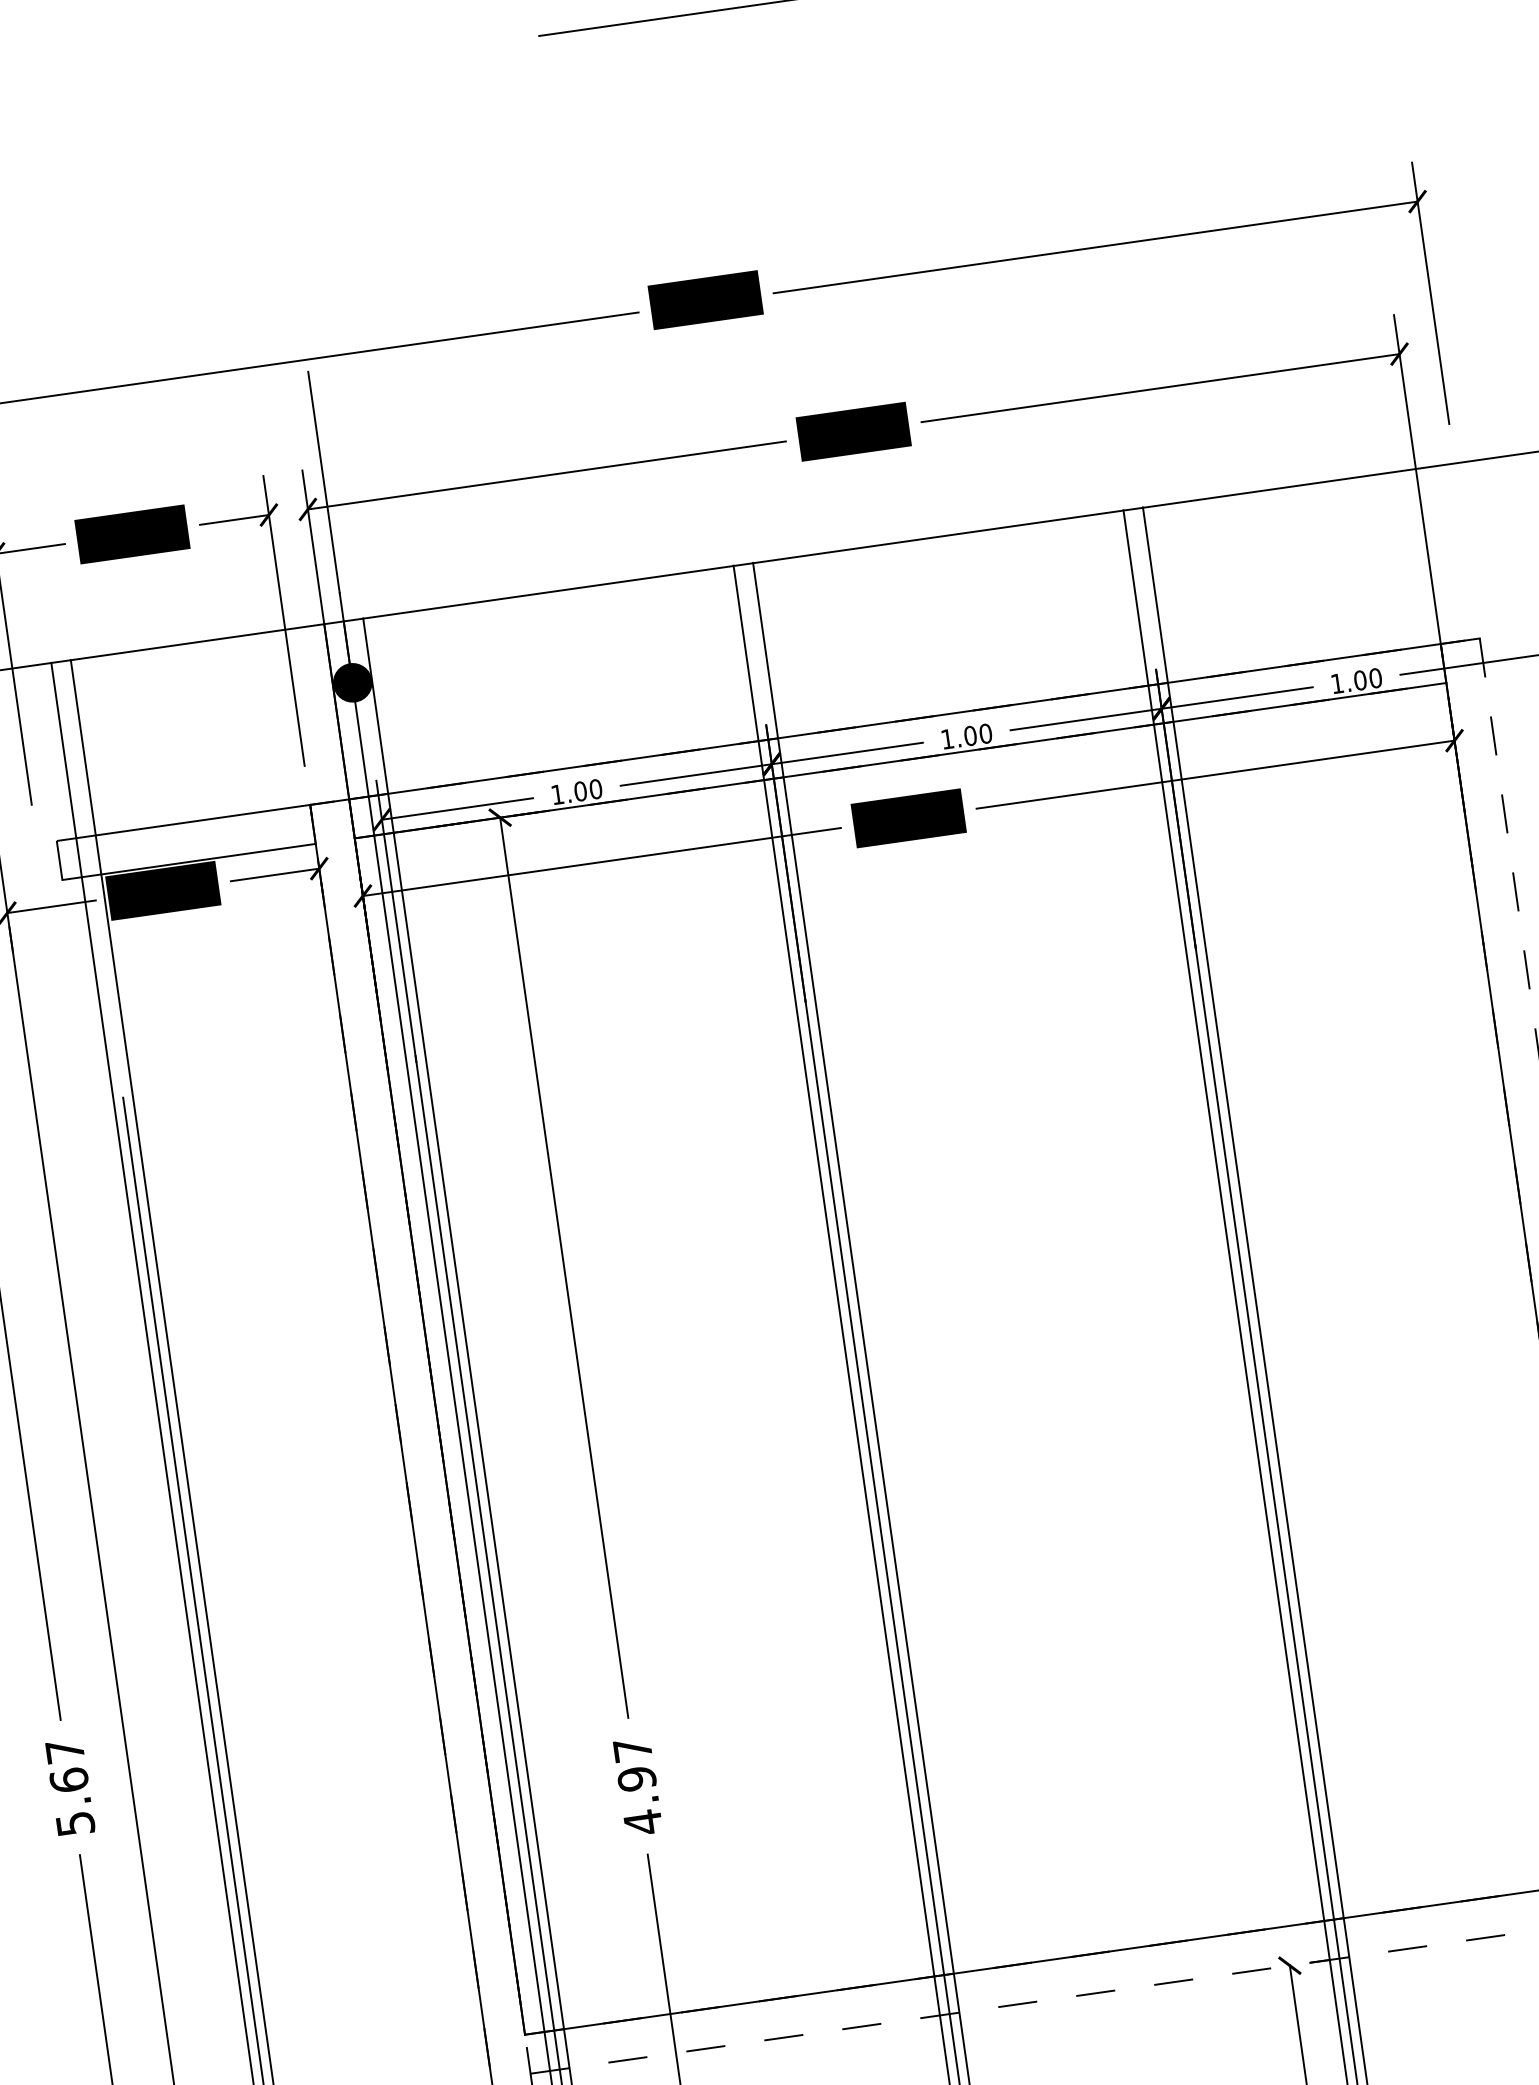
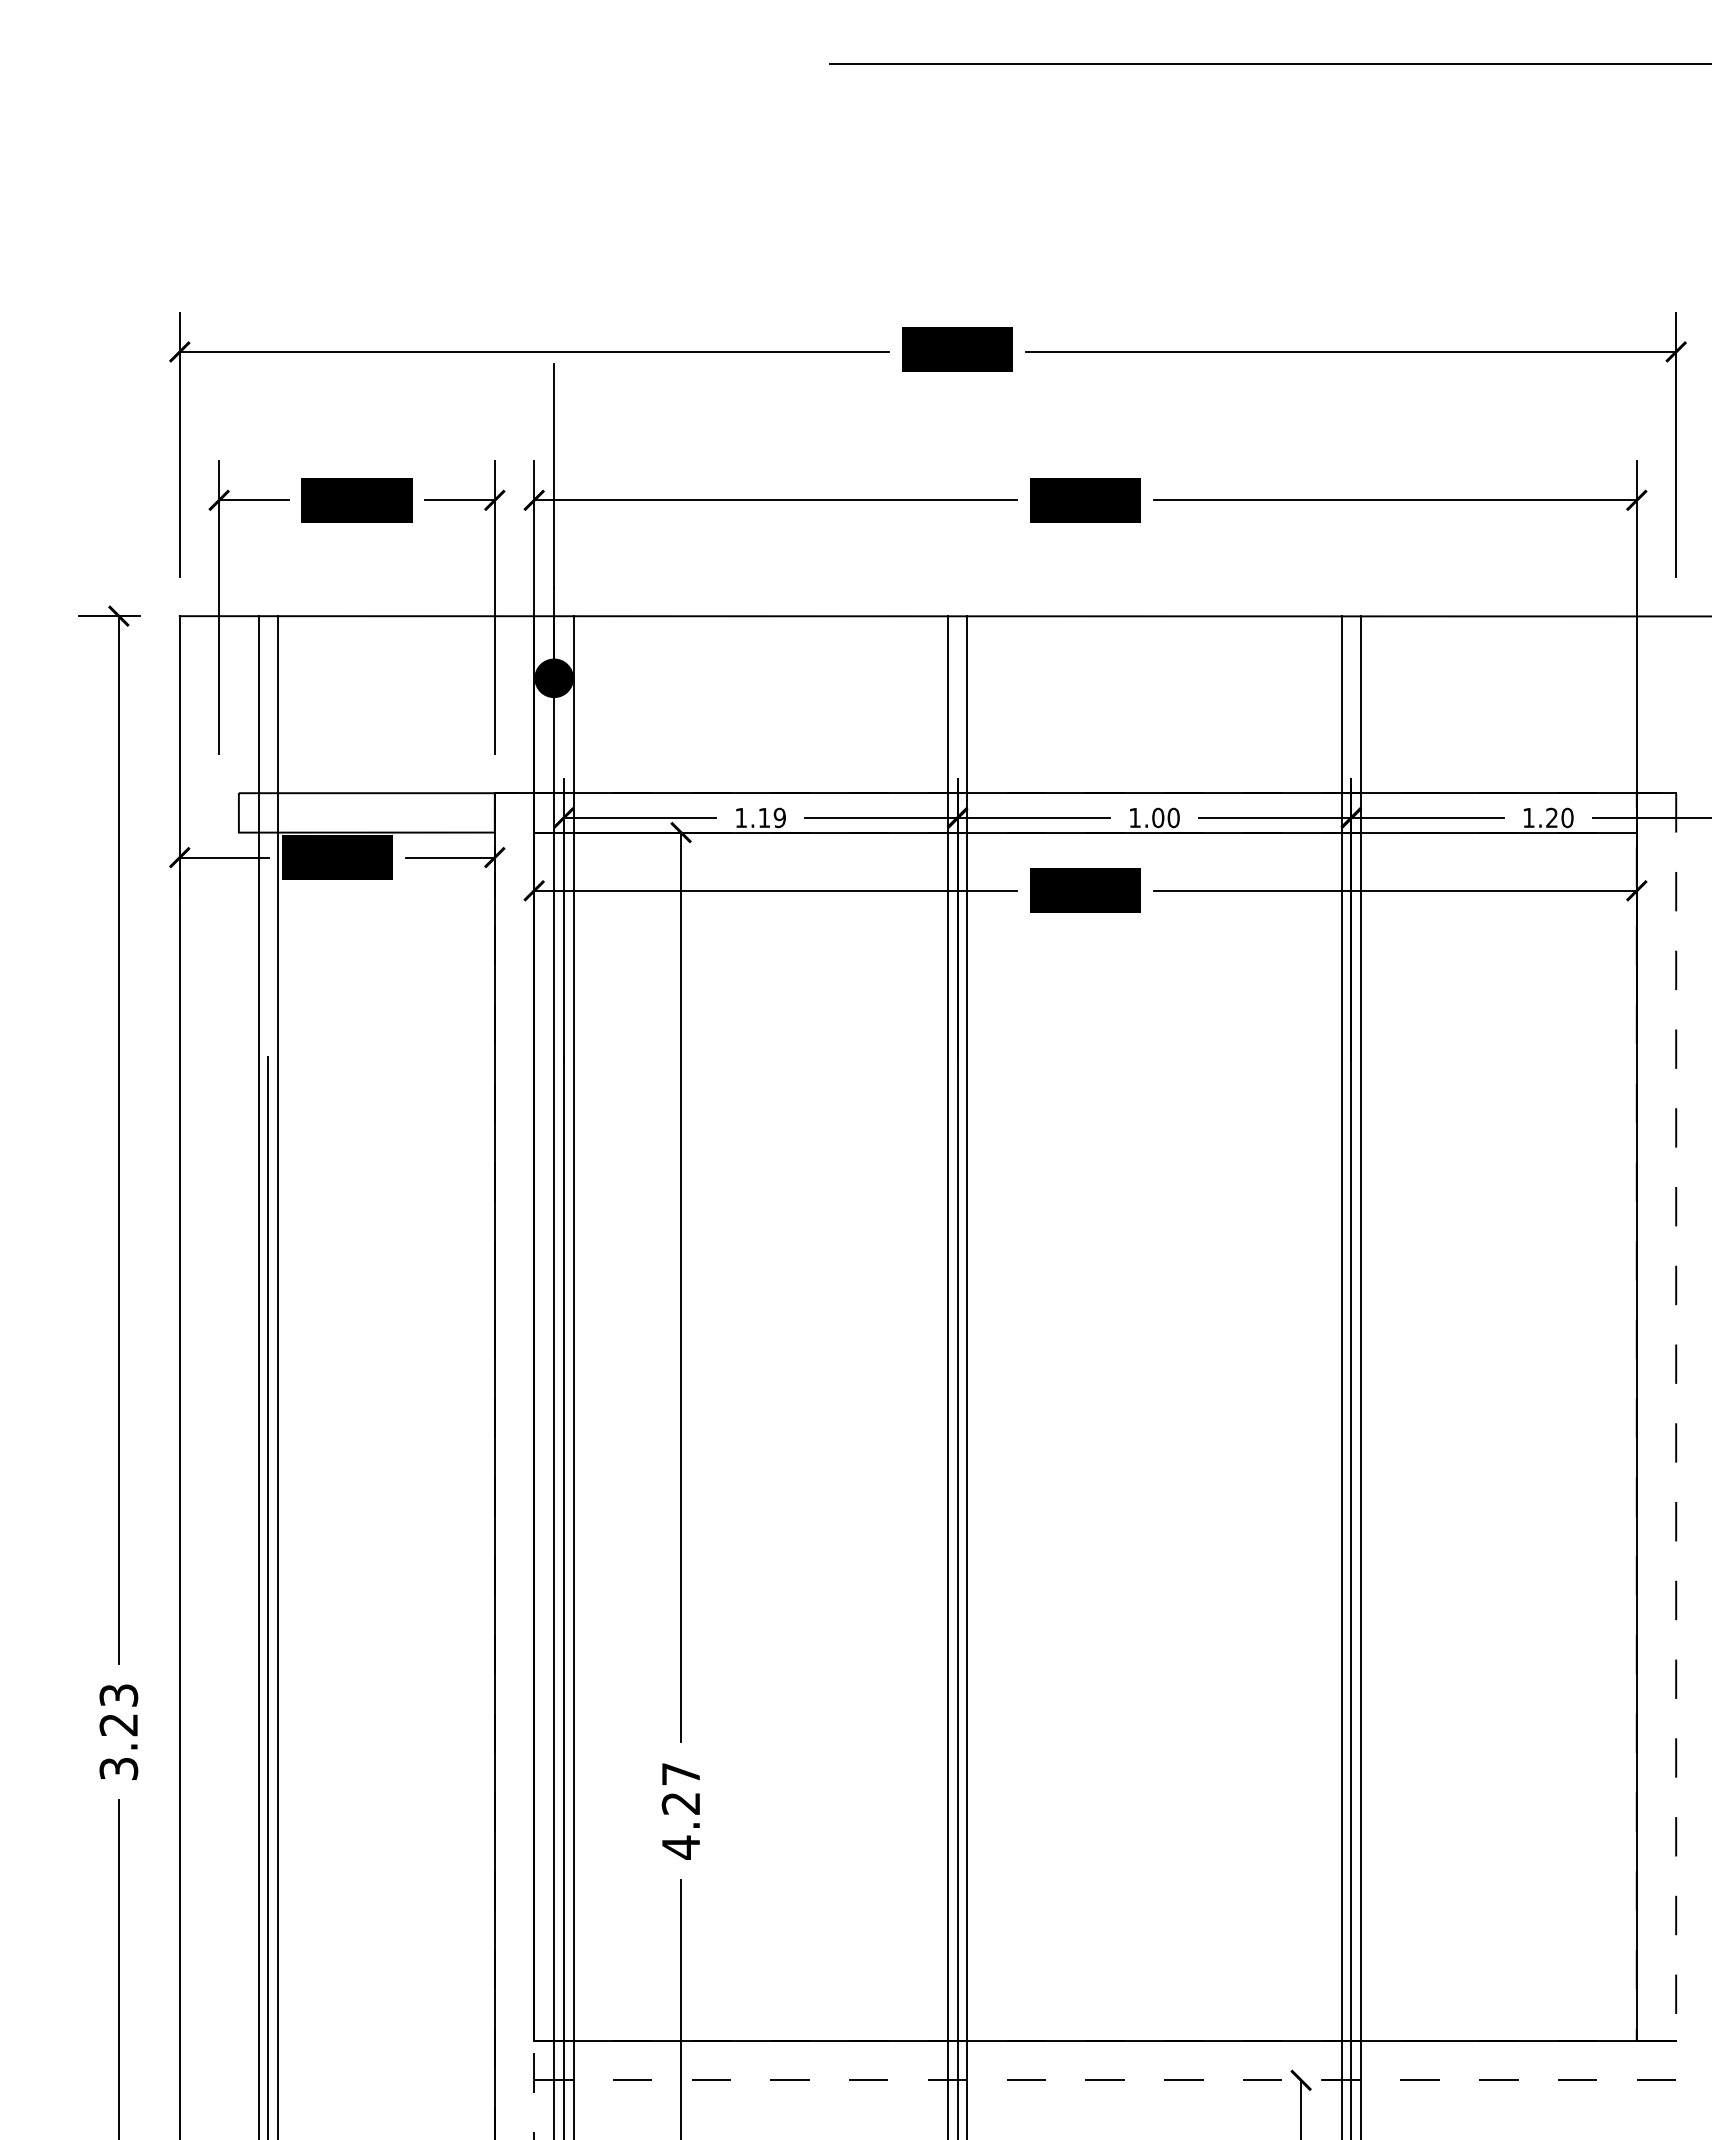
text: (1360, 679) -> (1552, 817), 1.00 -> 1.20
text: (587, 790) -> (771, 817), 1.00 -> 1.19
text: (636, 1778) -> (680, 1803), 4.97 -> 4.27
text: (69, 1786) -> (118, 1731), 5.67 -> 3.23

